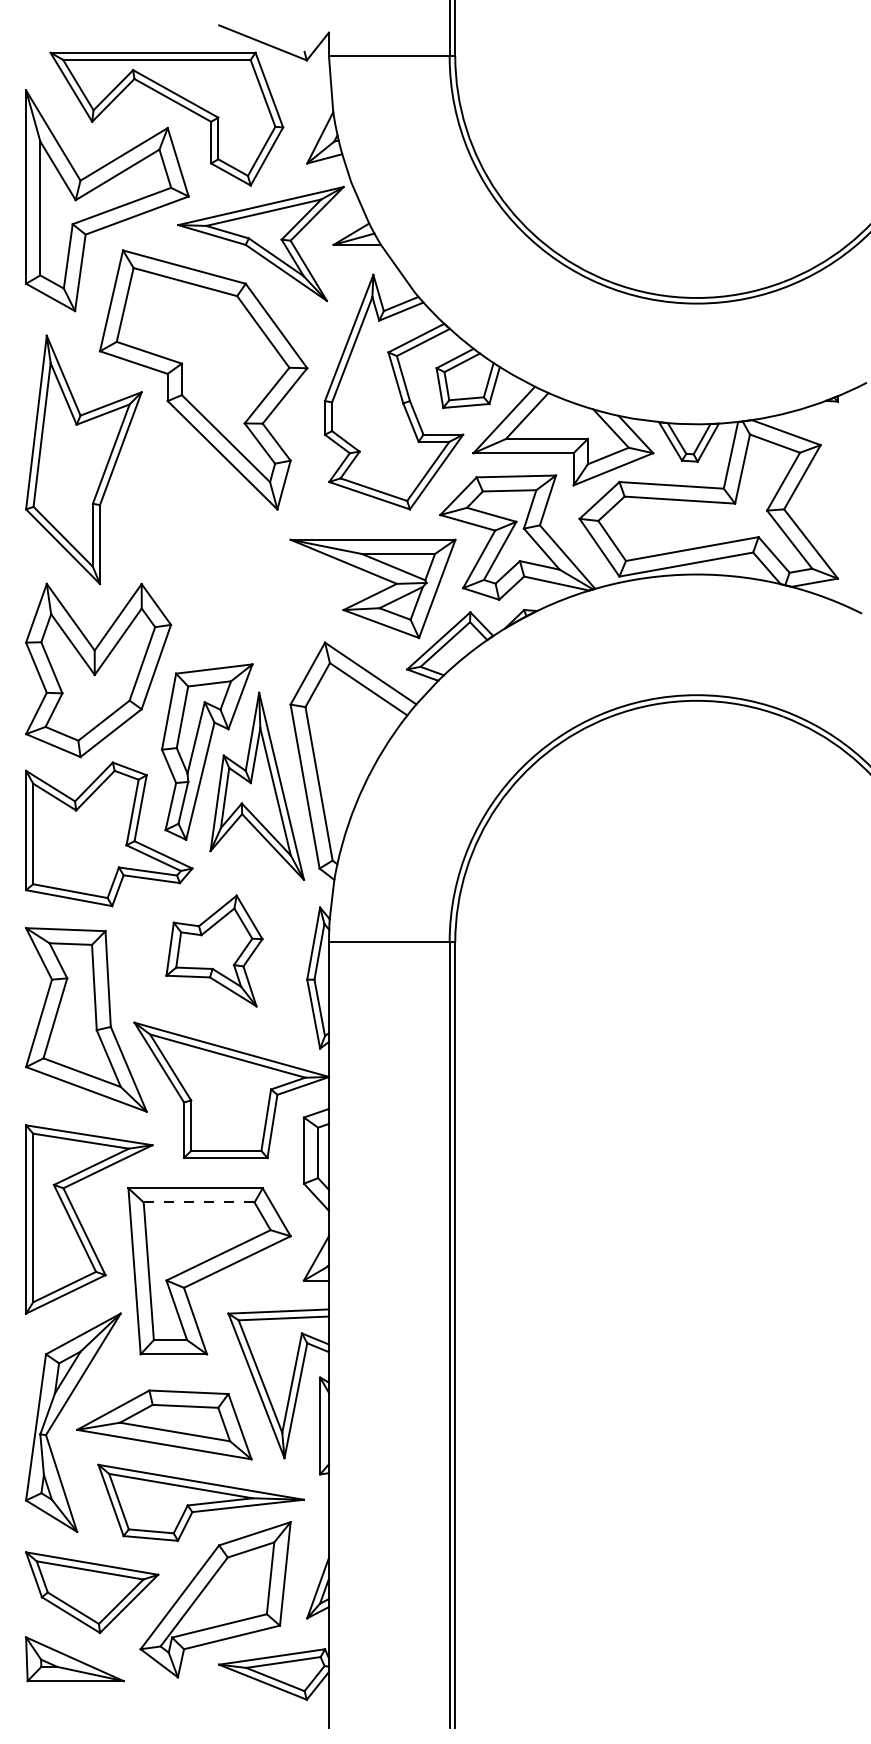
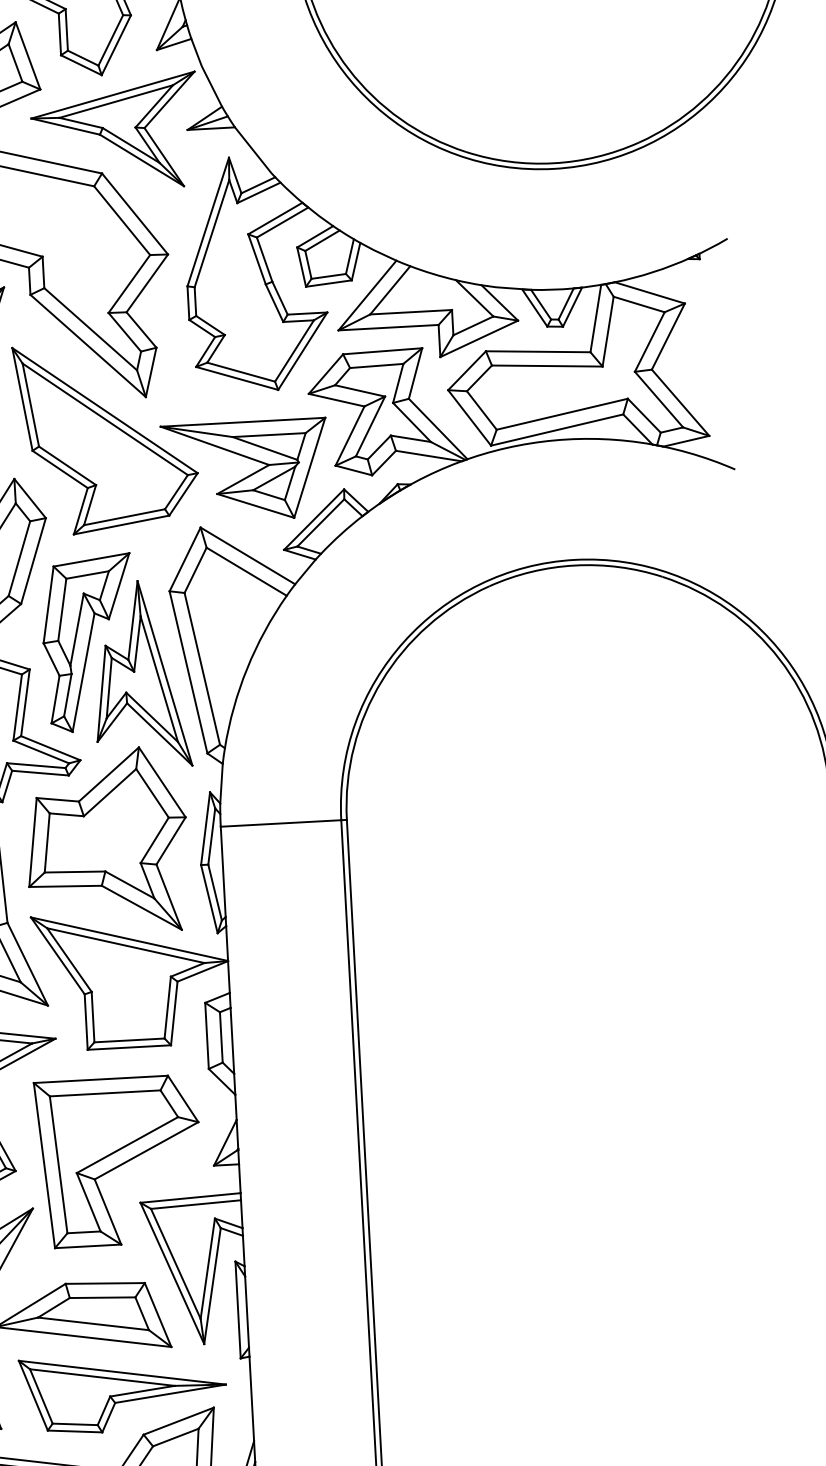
part: (235, 547) -> (106, 437), added
part: (214, 950) -> (106, 840), size x1.67
line: (199, 1202) -> (105, 1093), dashed -> solid

